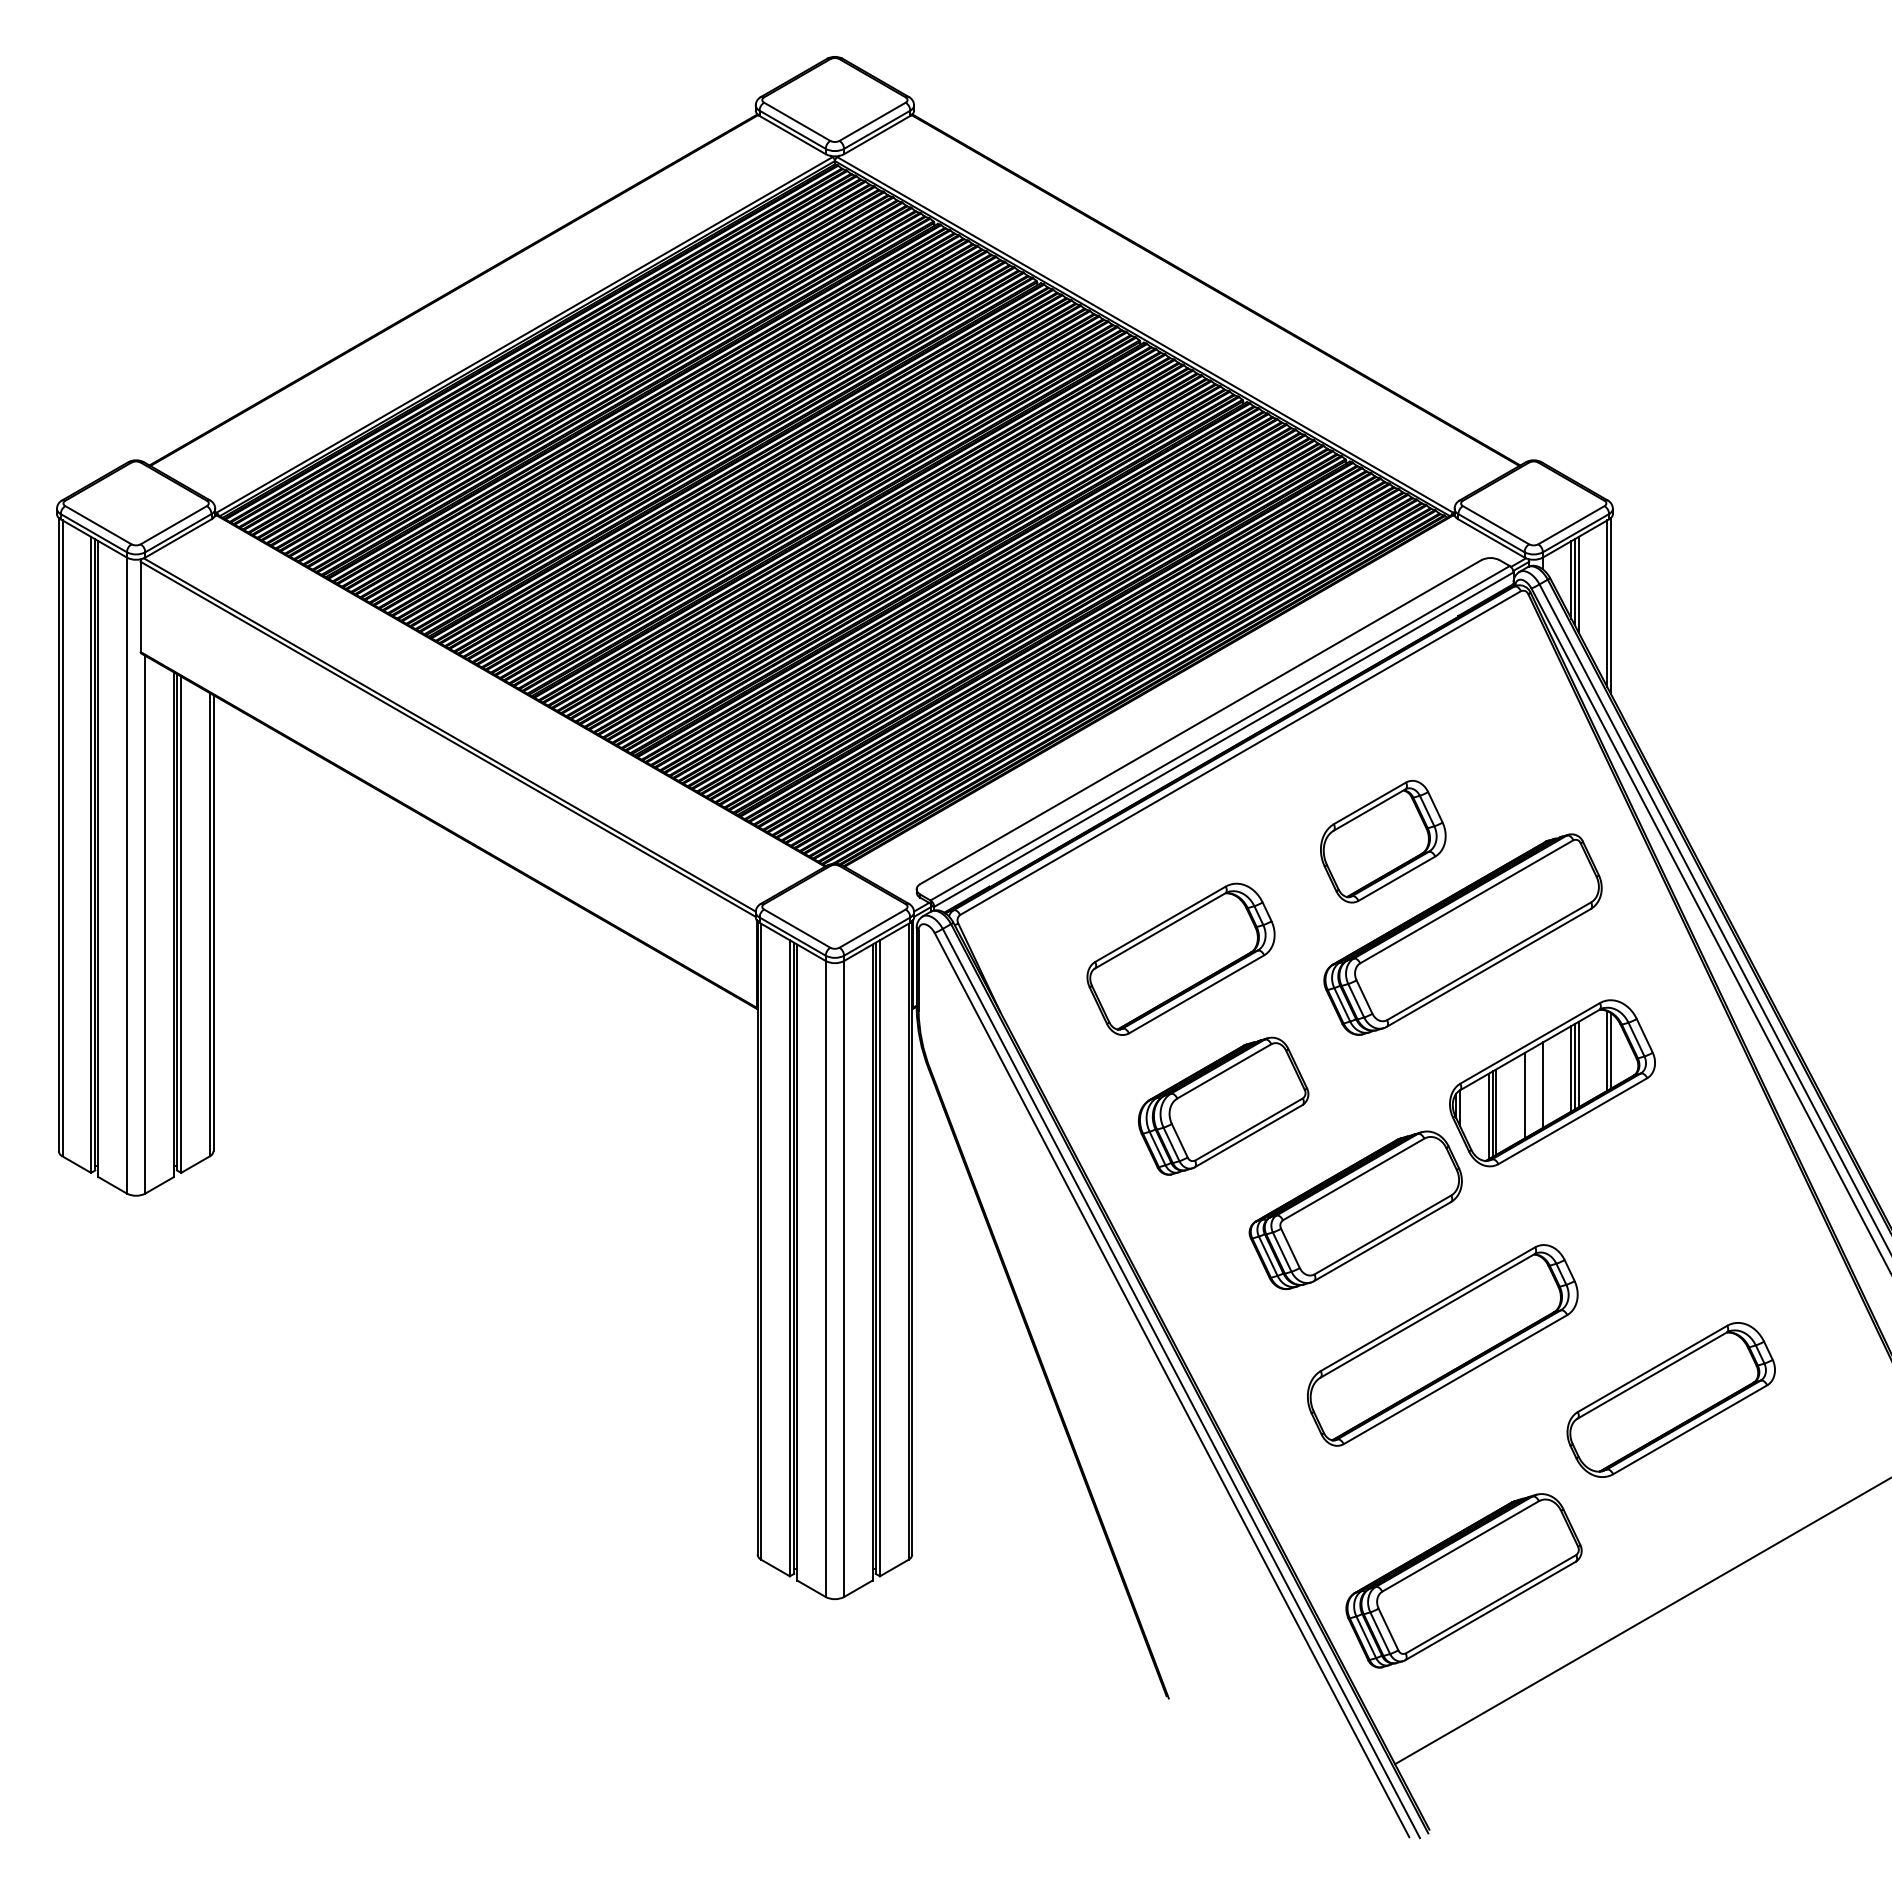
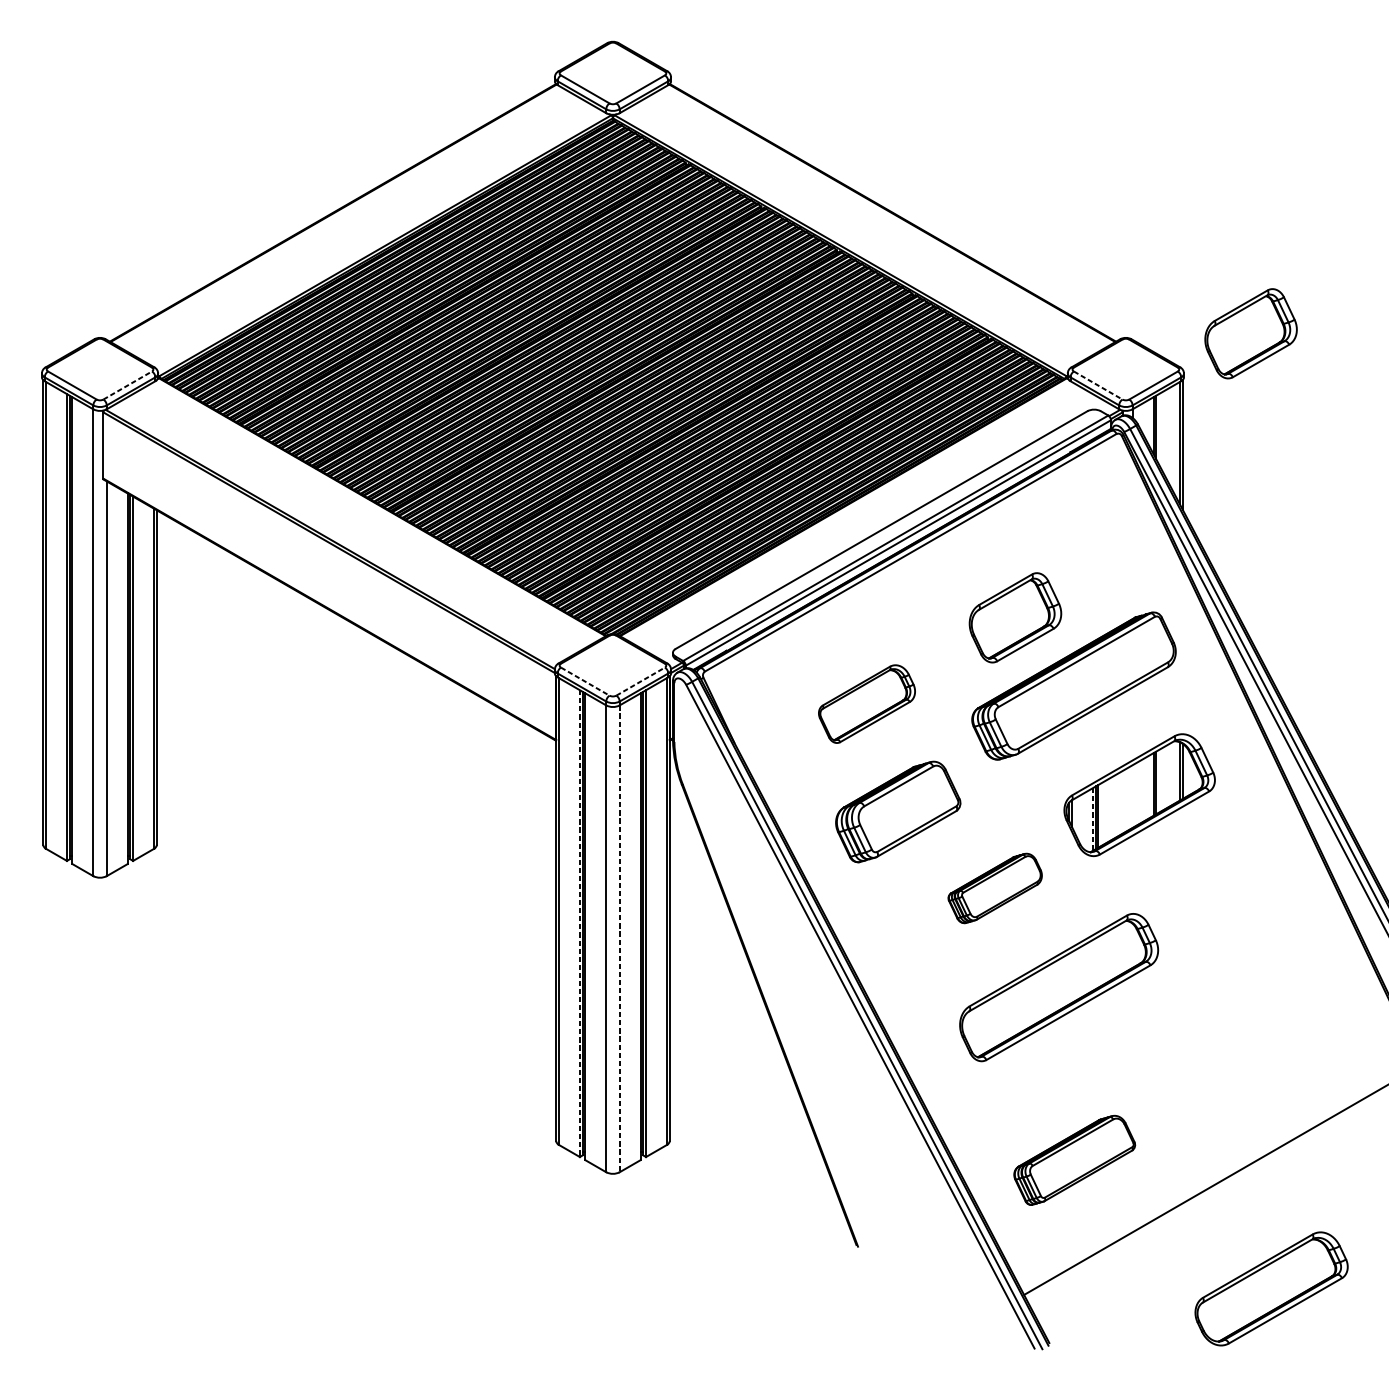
part: (1704, 454) -> (1251, 333), added
line: (174, 524) -> (128, 385), solid -> dashed
line: (1496, 525) -> (1098, 385), solid -> dashed
line: (1578, 584) -> (1158, 429), removed
line: (797, 928) -> (585, 681), solid -> dashed
line: (873, 928) -> (641, 681), solid -> dashed
part: (1180, 958) -> (866, 703), size x0.7
line: (1578, 1064) -> (1158, 781), removed
line: (1542, 1085) -> (1132, 796), removed
line: (1524, 1095) -> (1119, 804), removed
line: (1488, 1116) -> (1092, 819), solid -> dashed
part: (1355, 1210) -> (995, 888), size x0.6
line: (789, 1258) -> (579, 923), solid -> dashed
line: (844, 1279) -> (619, 939), solid -> dashed
part: (1670, 1399) -> (1271, 1288), moved
part: (1463, 1580) -> (1074, 1160), size x0.7

